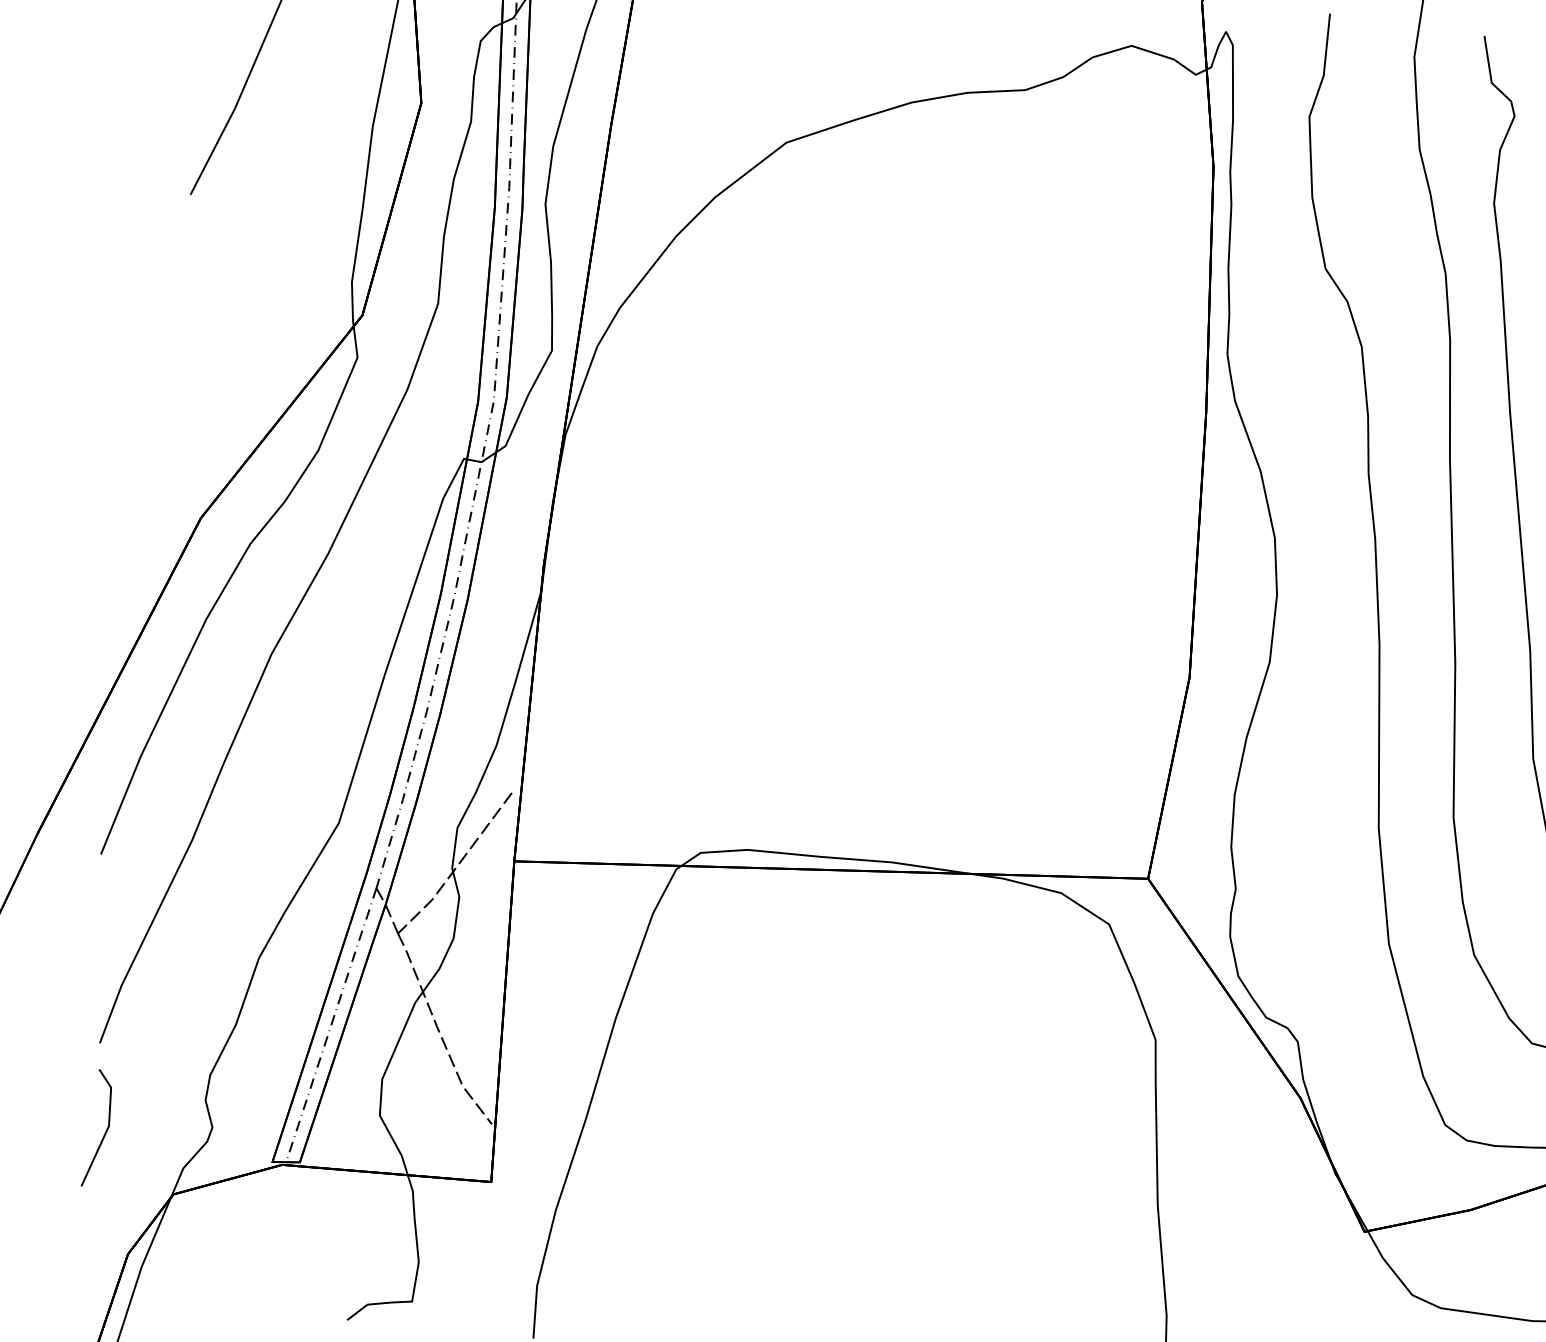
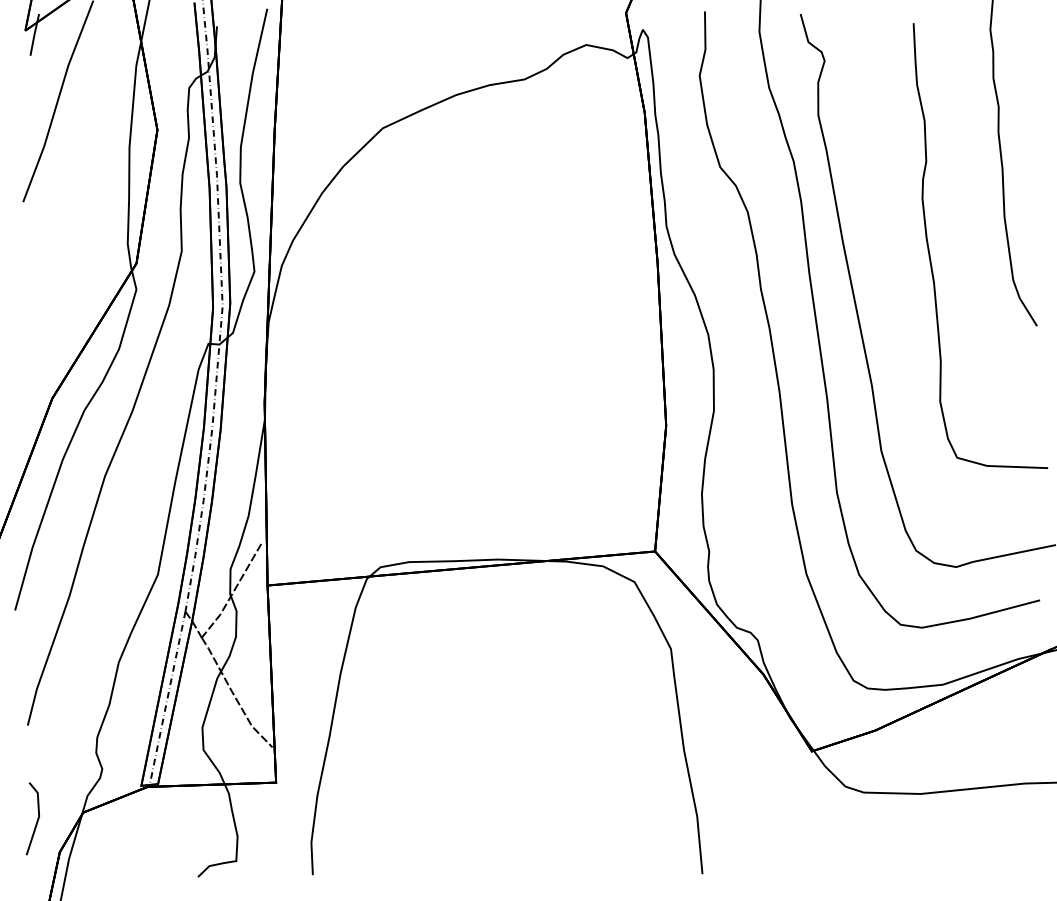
line: (103, 1132) -> (36, 820), moved

